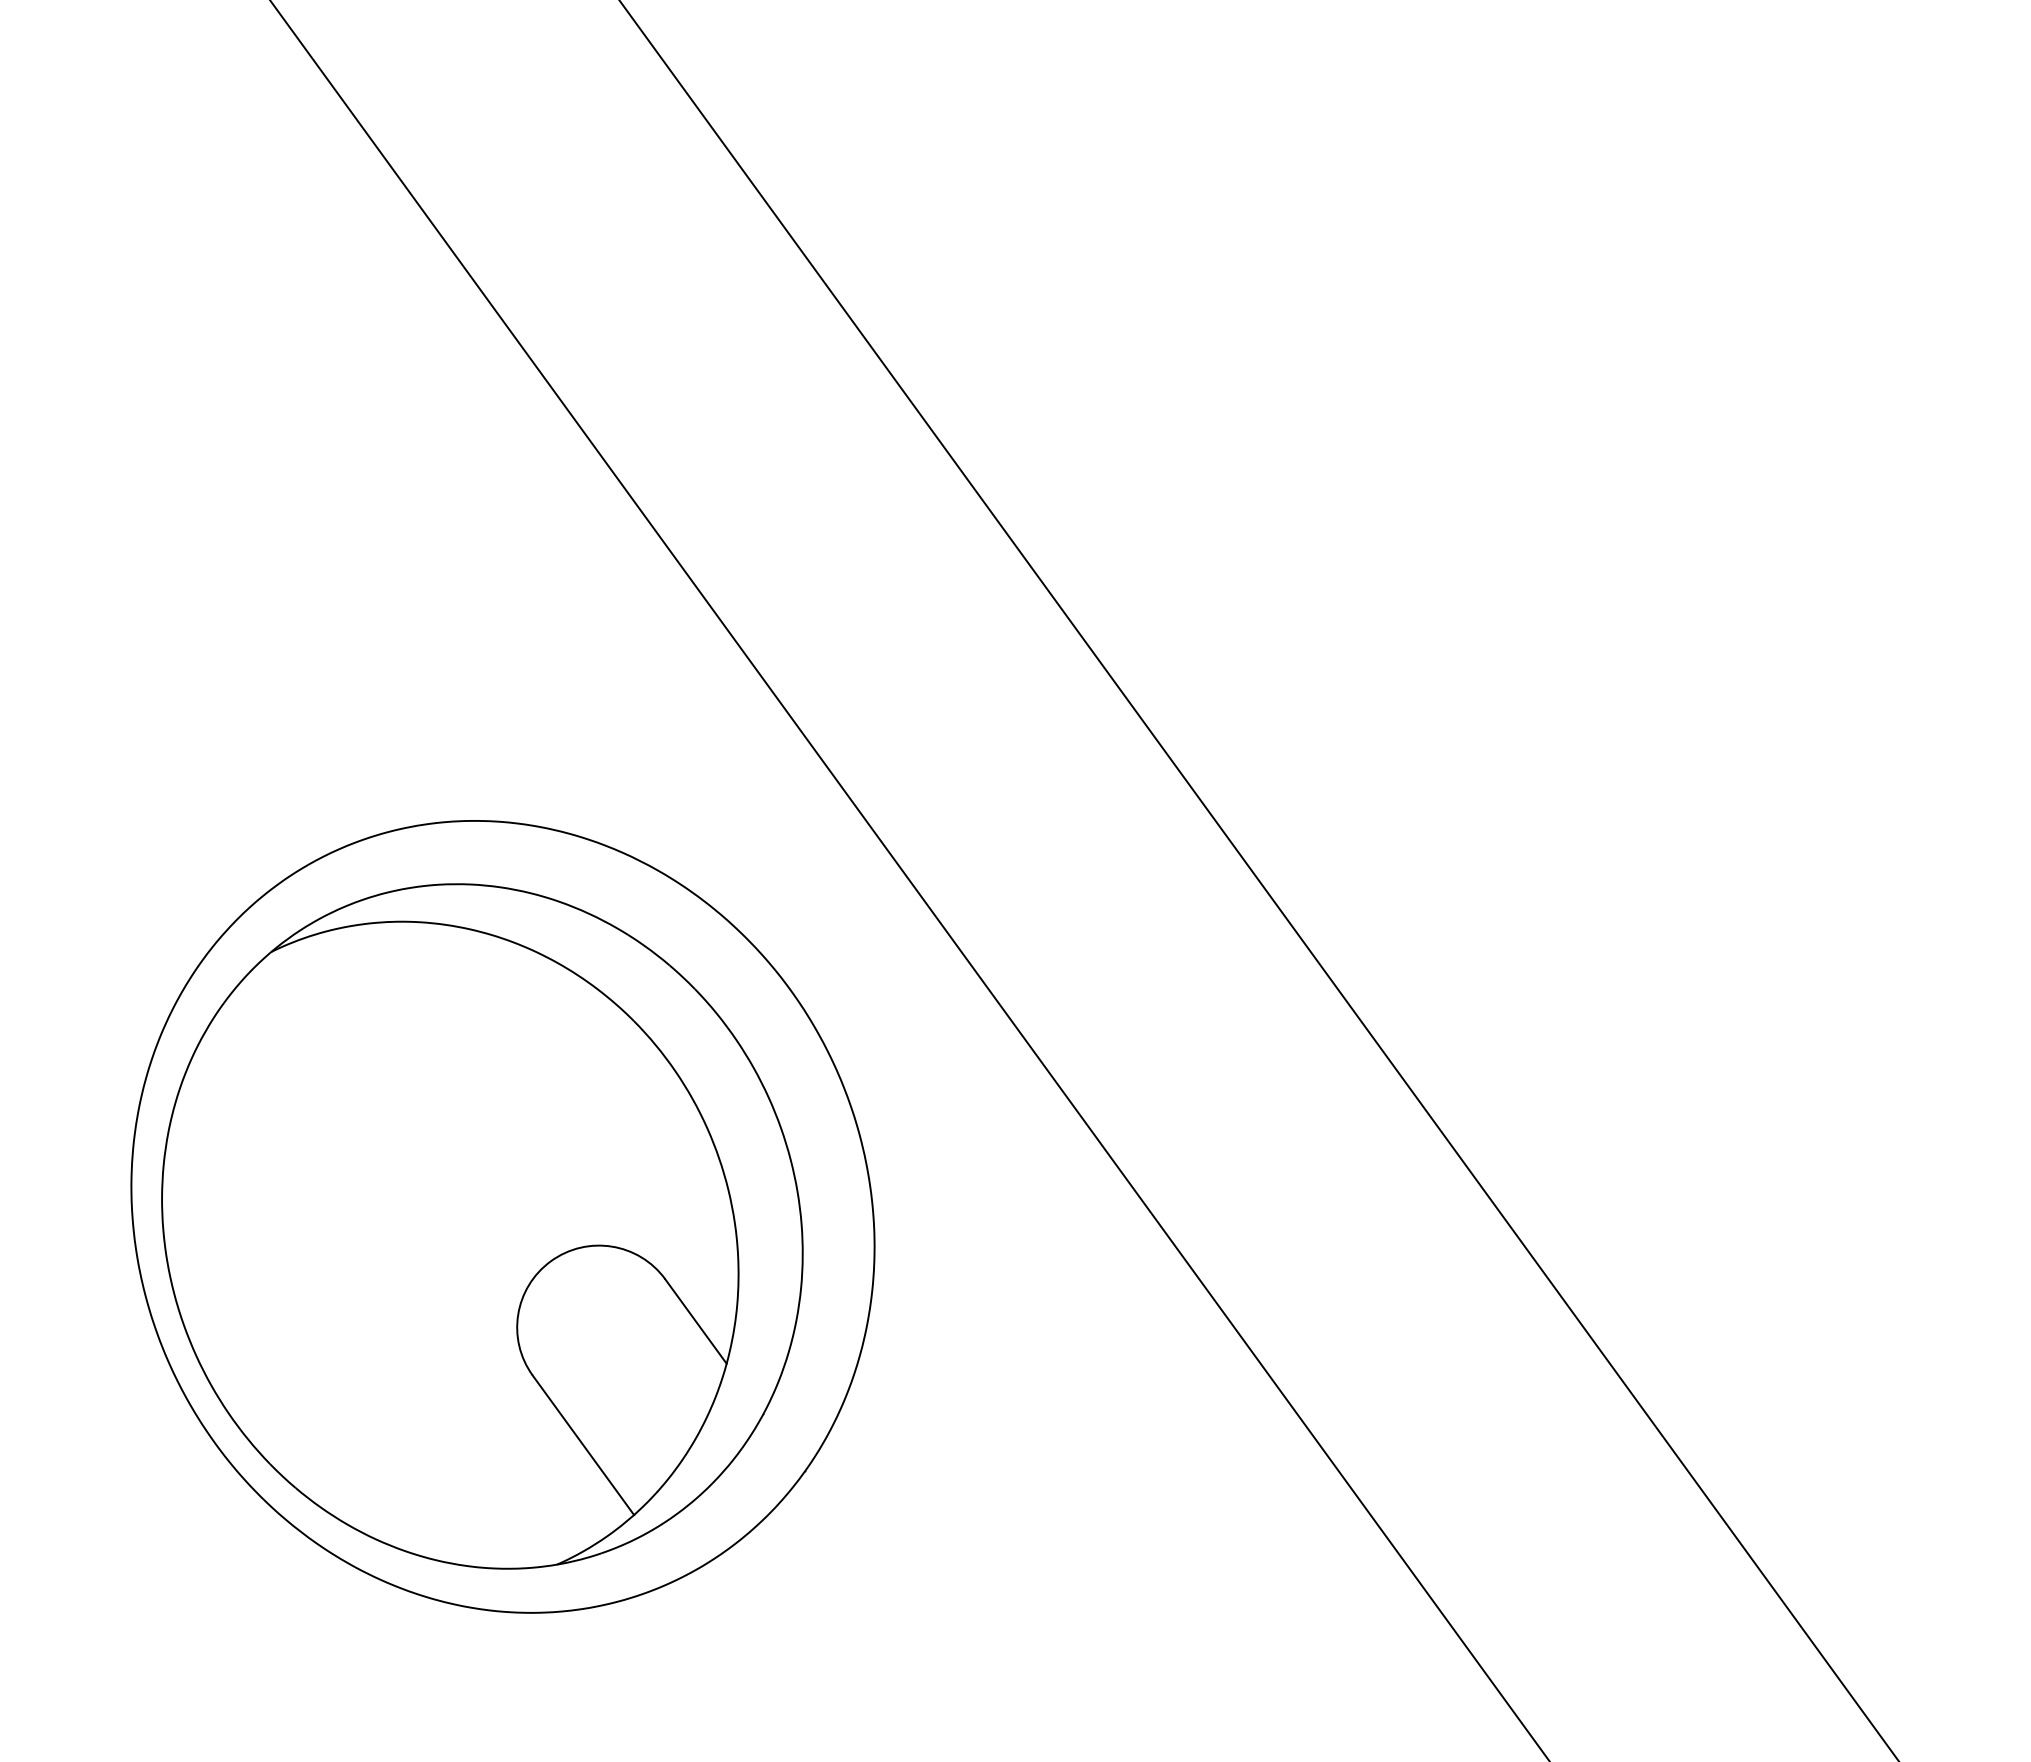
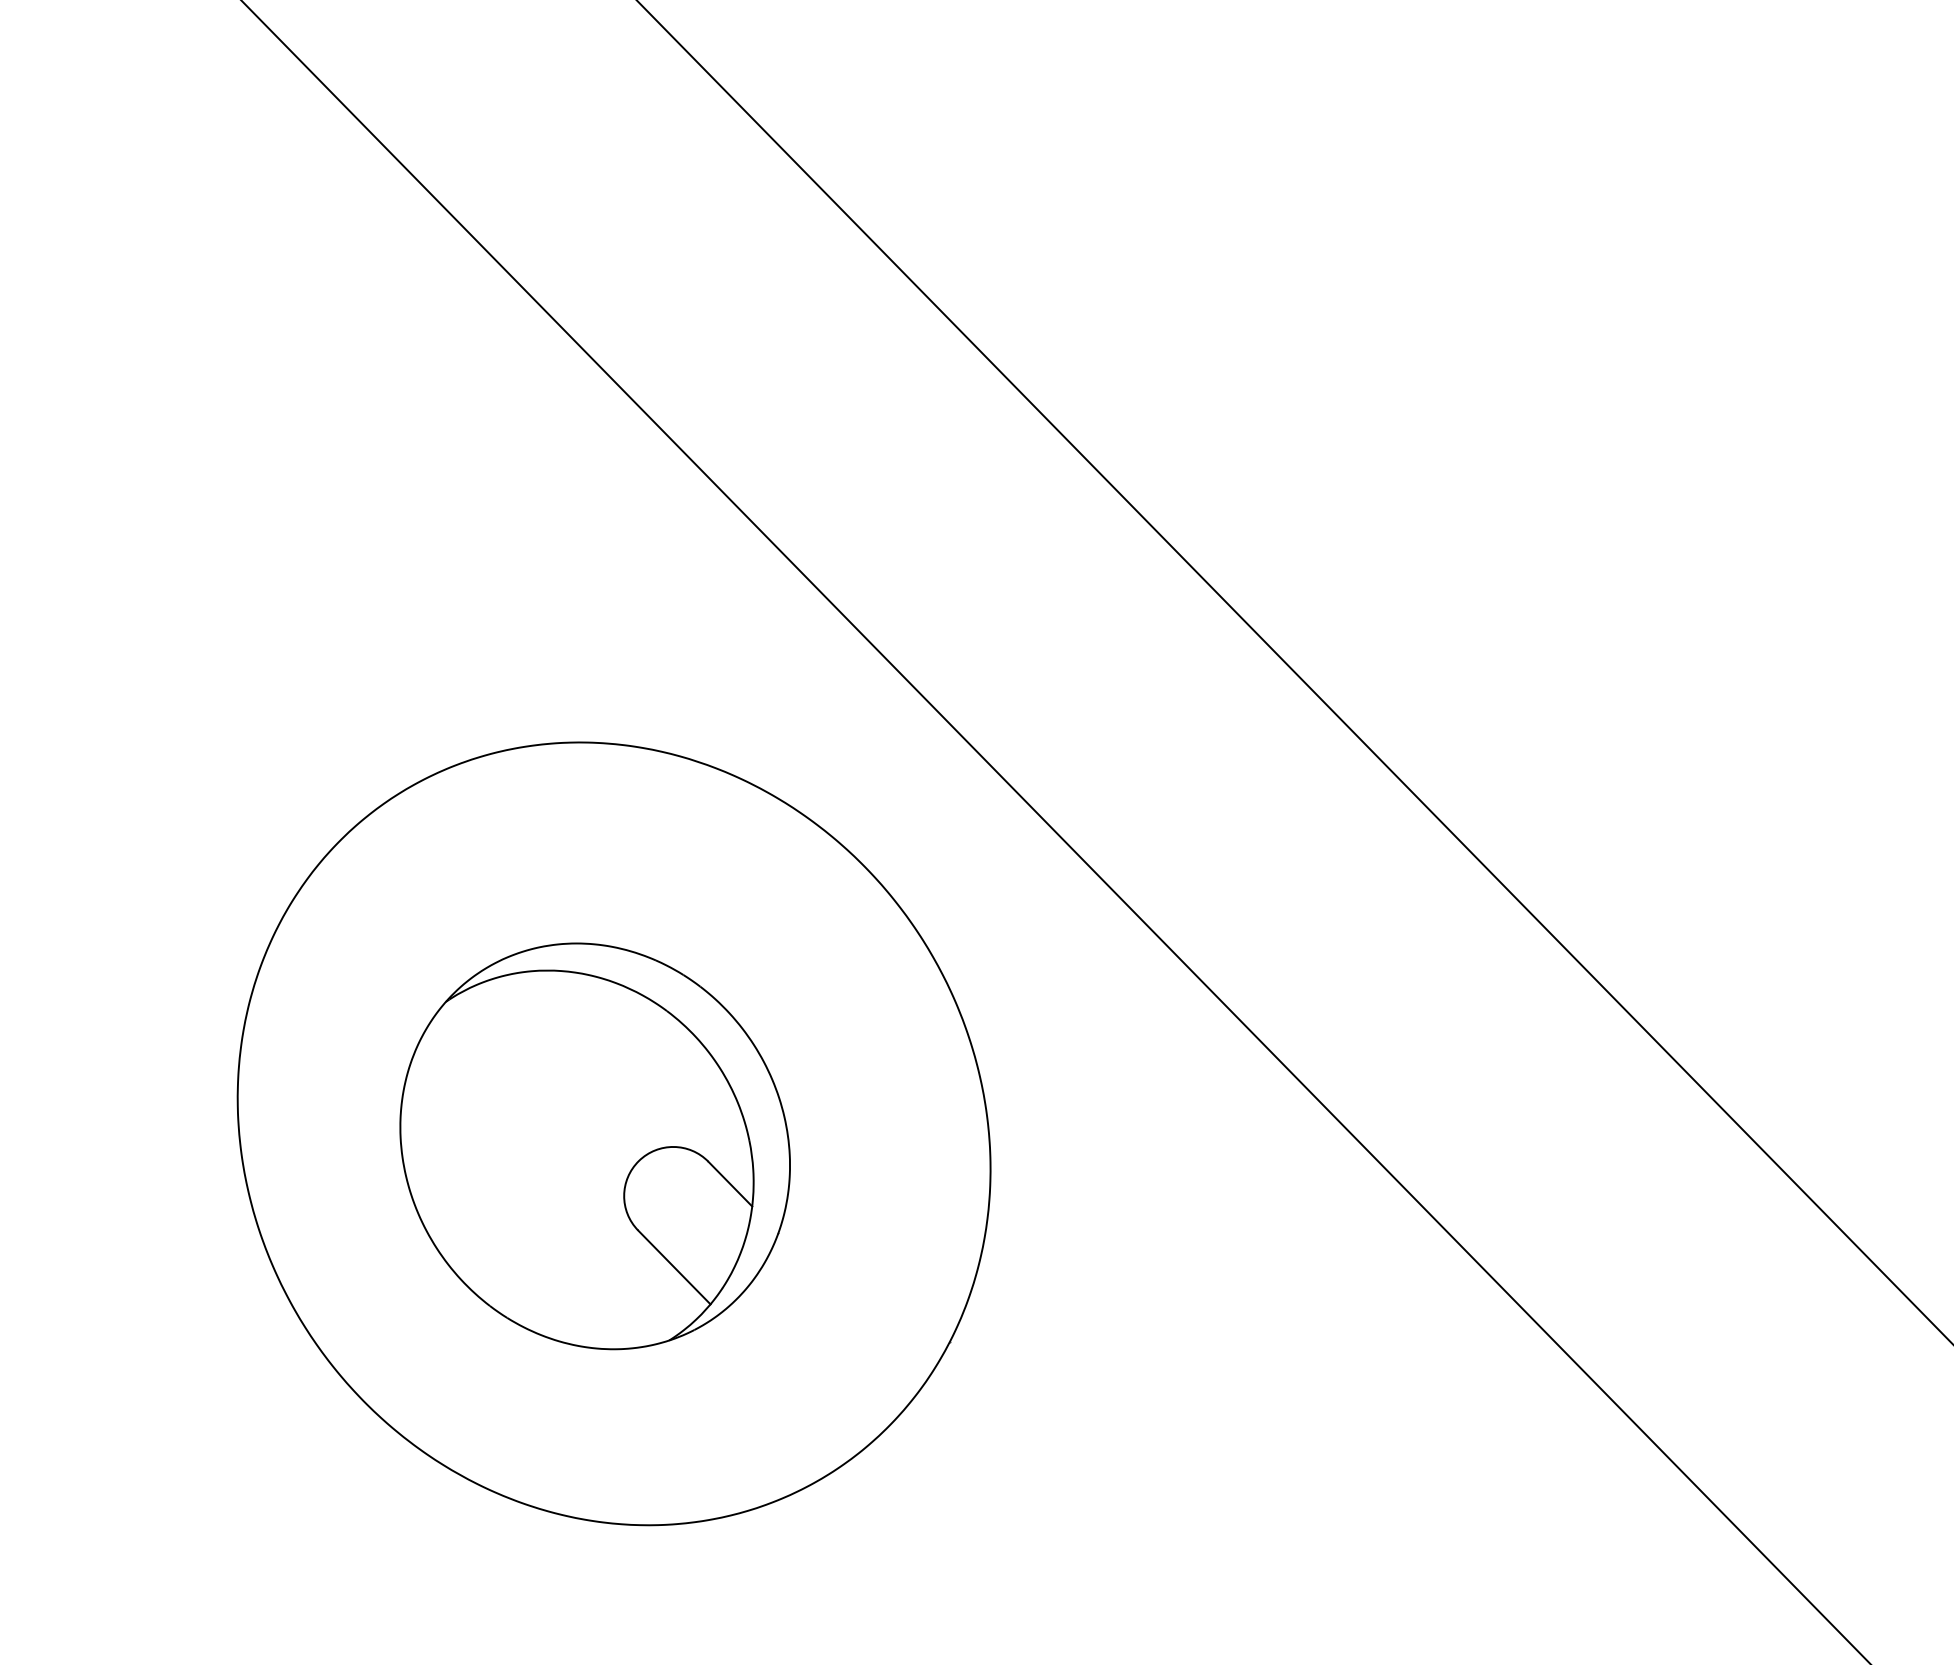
part: (482, 1226) -> (595, 1146), size x0.6

